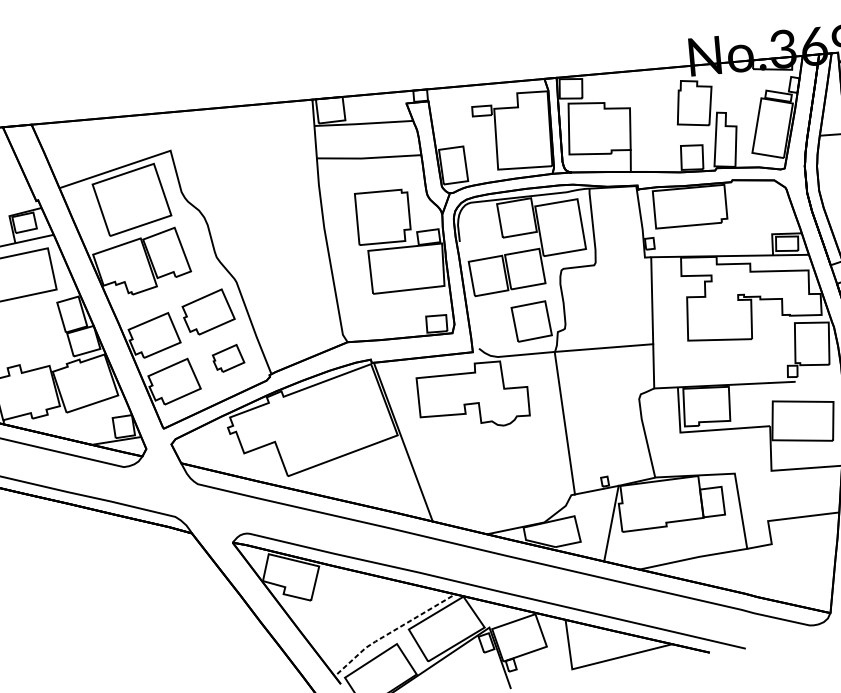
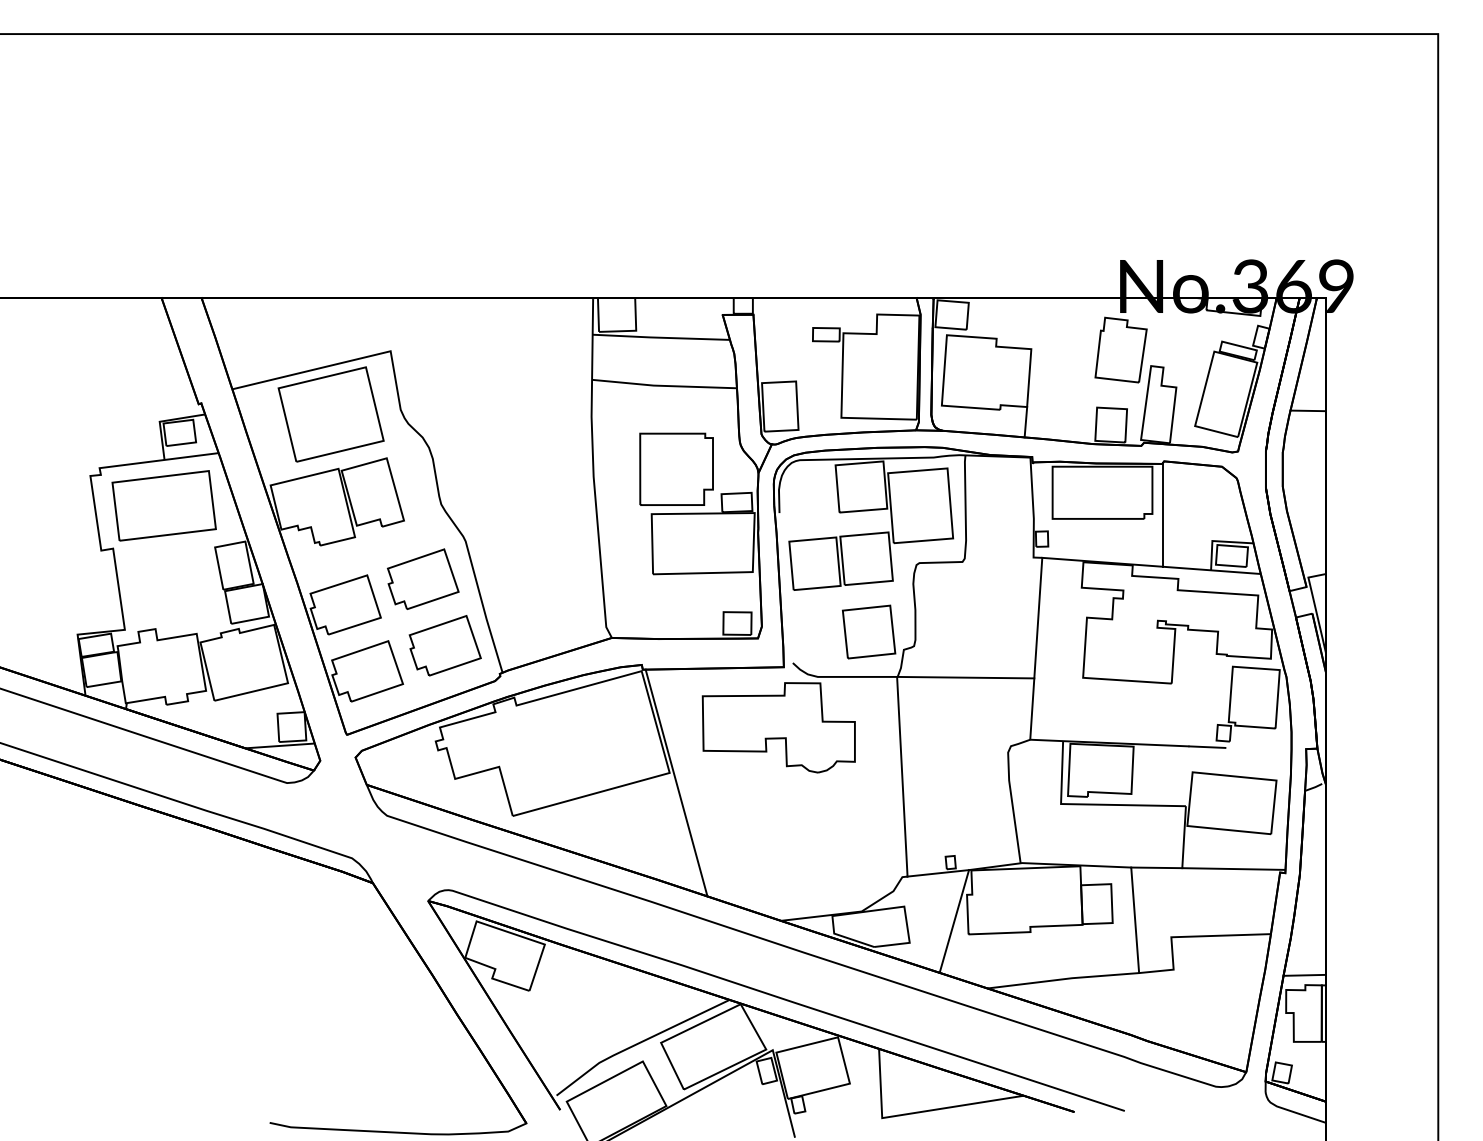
line: (735, 218) -> (1163, 514), added
part: (228, 358) -> (444, 645), size x1.67
line: (752, 472) -> (1156, 867), added
line: (393, 630) -> (639, 1042), dashed -> solid

